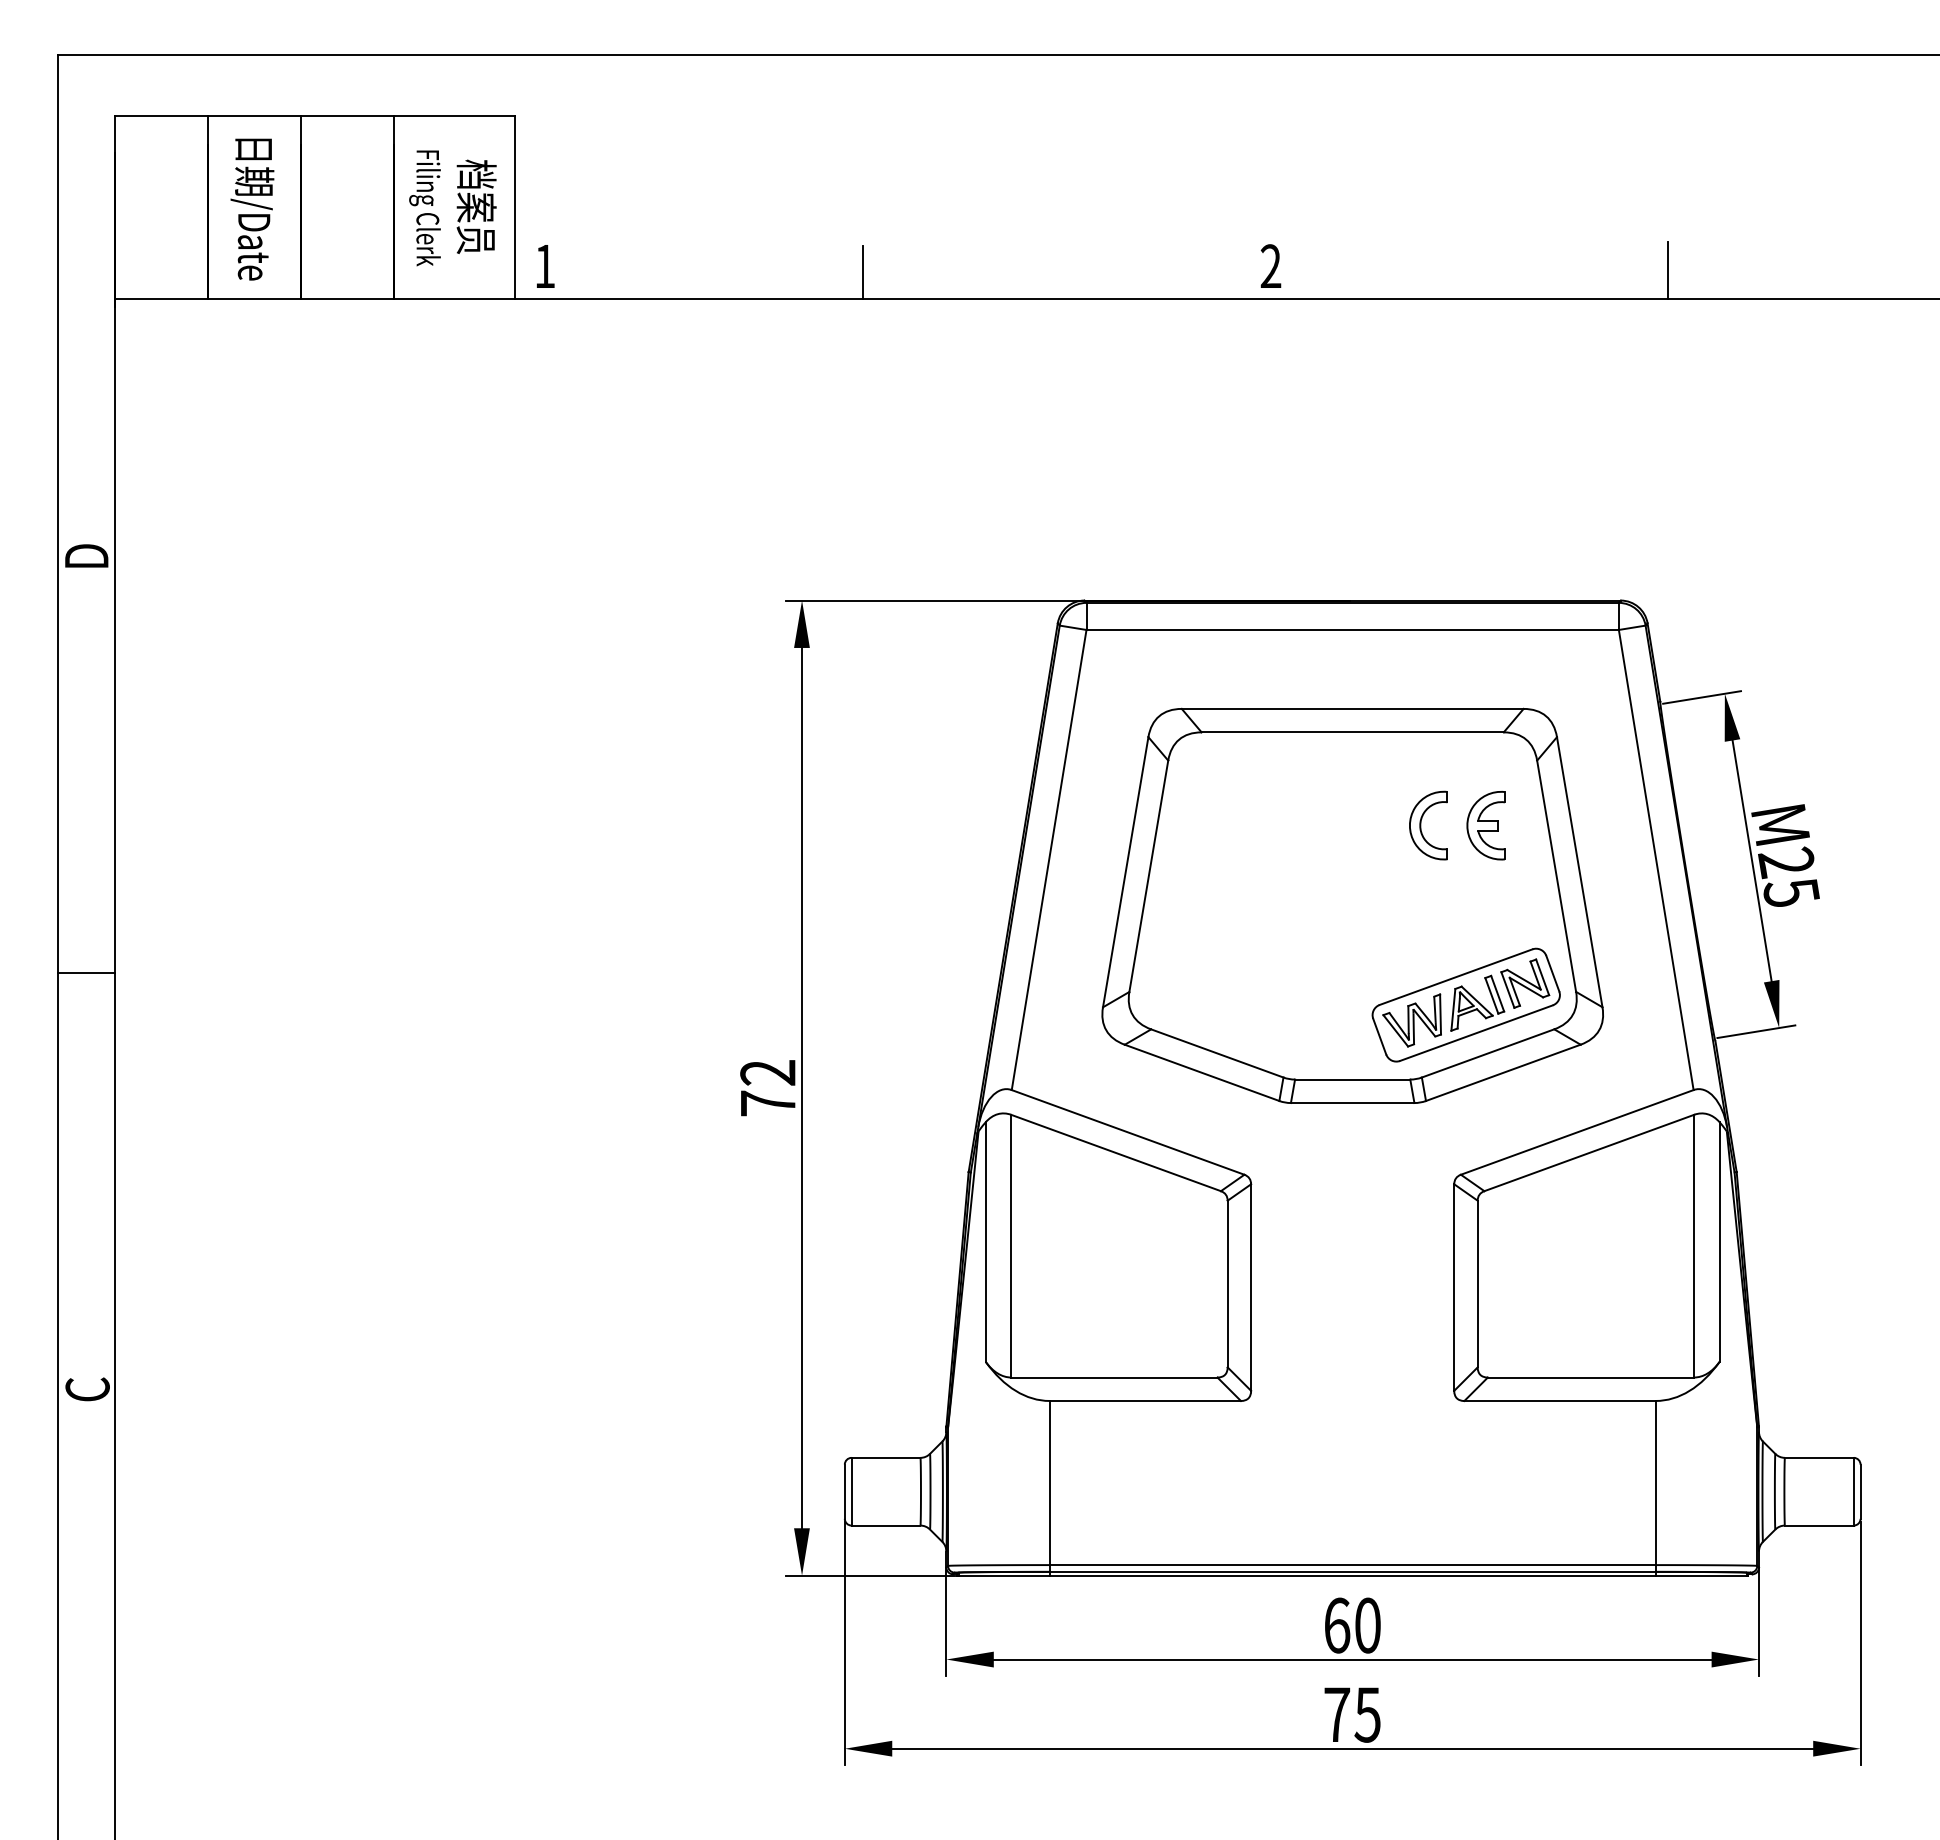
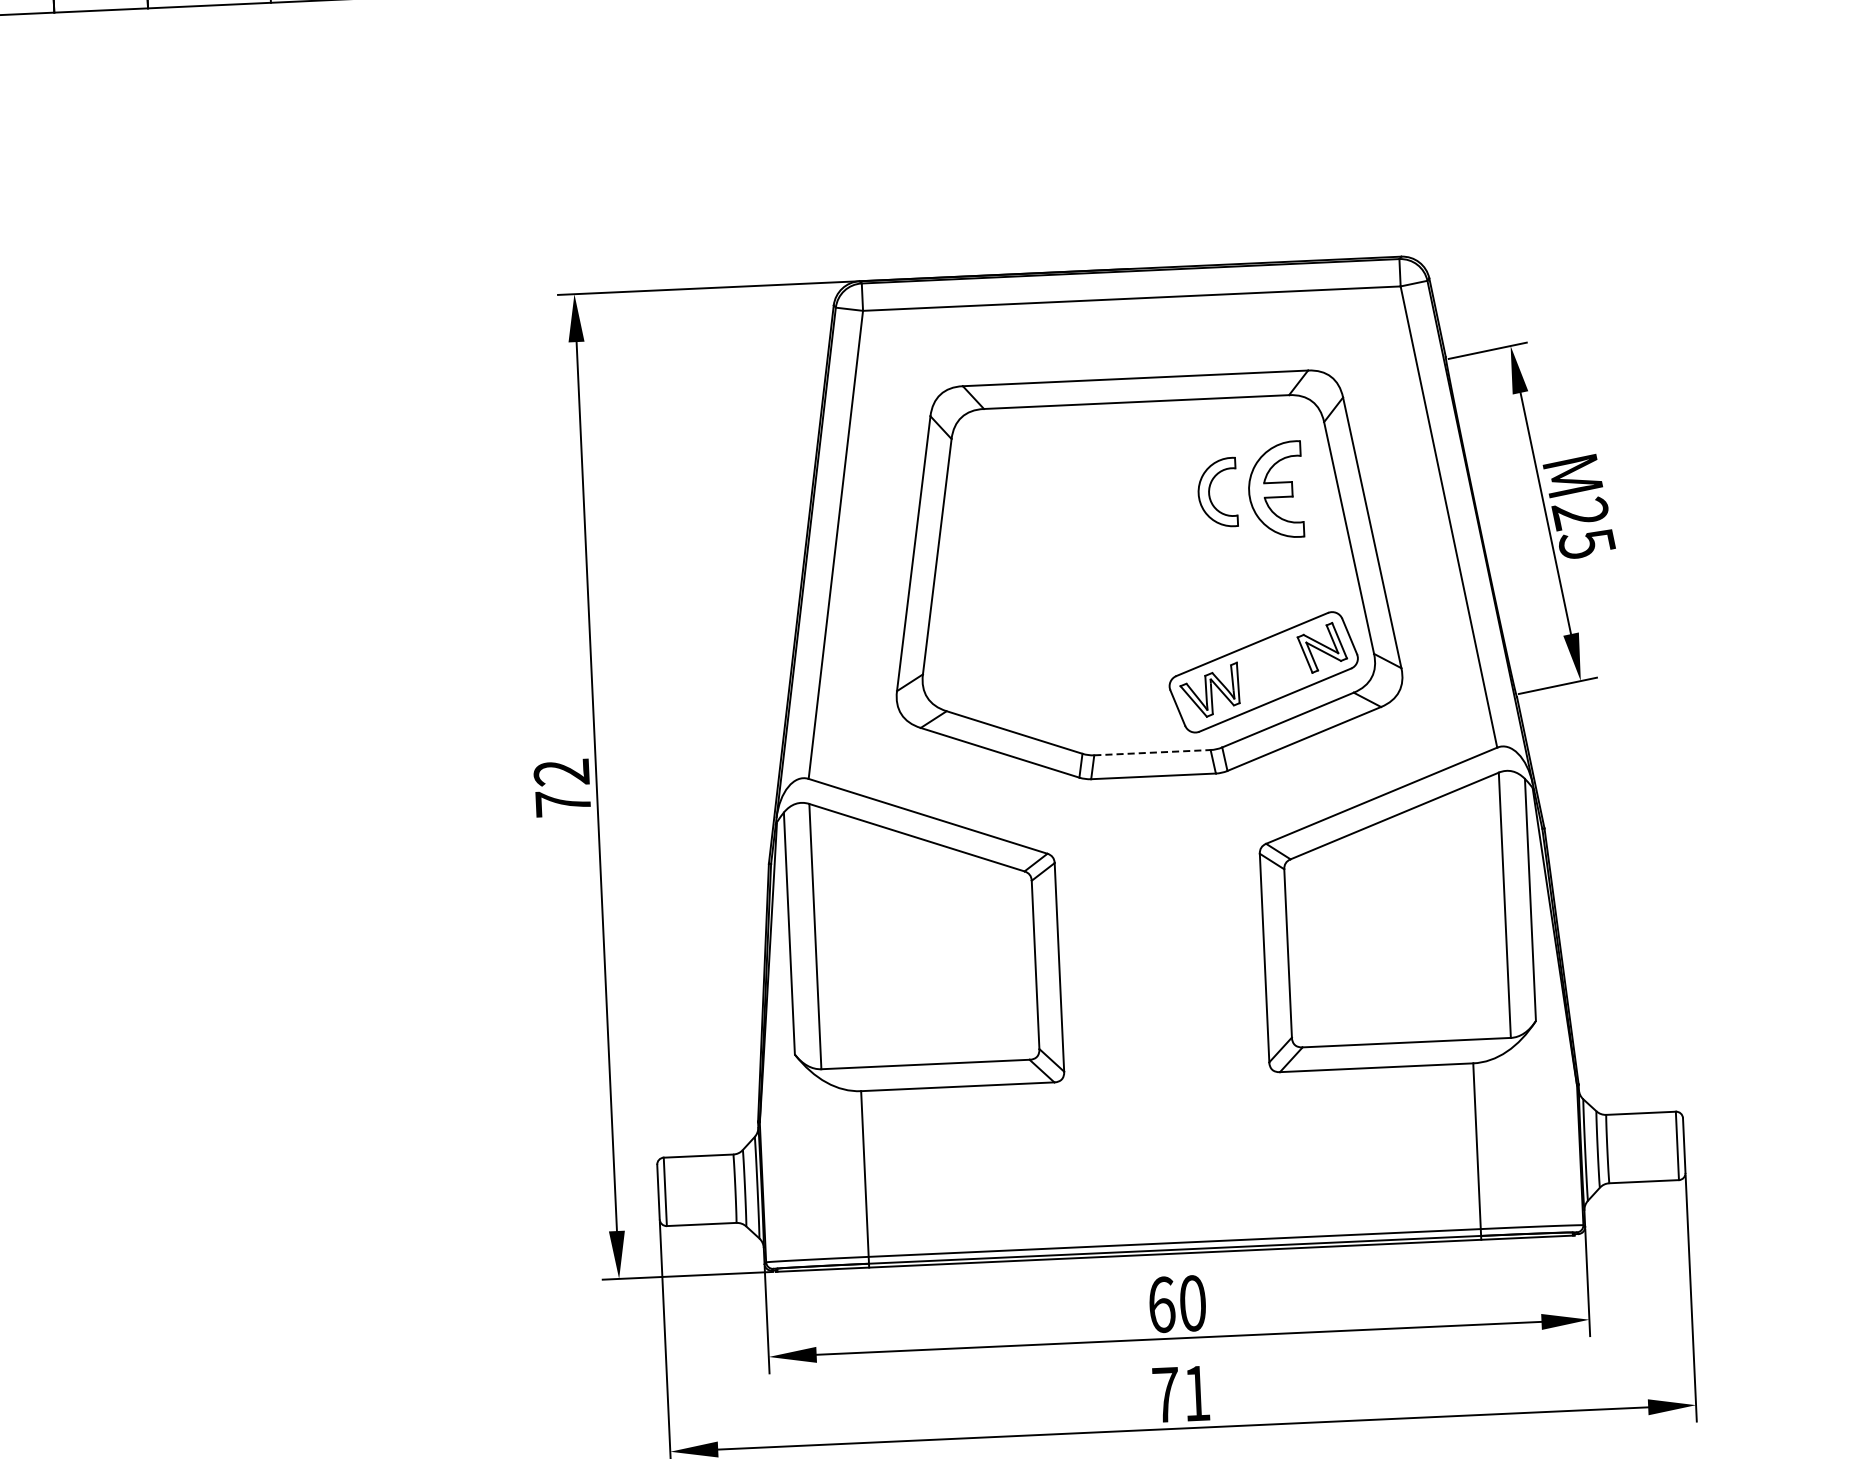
part: (1485, 825) -> (1274, 490), size x1.4
part: (1477, 1002) -> (1274, 669), removed
line: (1352, 1079) -> (1152, 752), solid -> dashed
text: (1367, 1714) -> (1196, 1393), 75 -> 71

